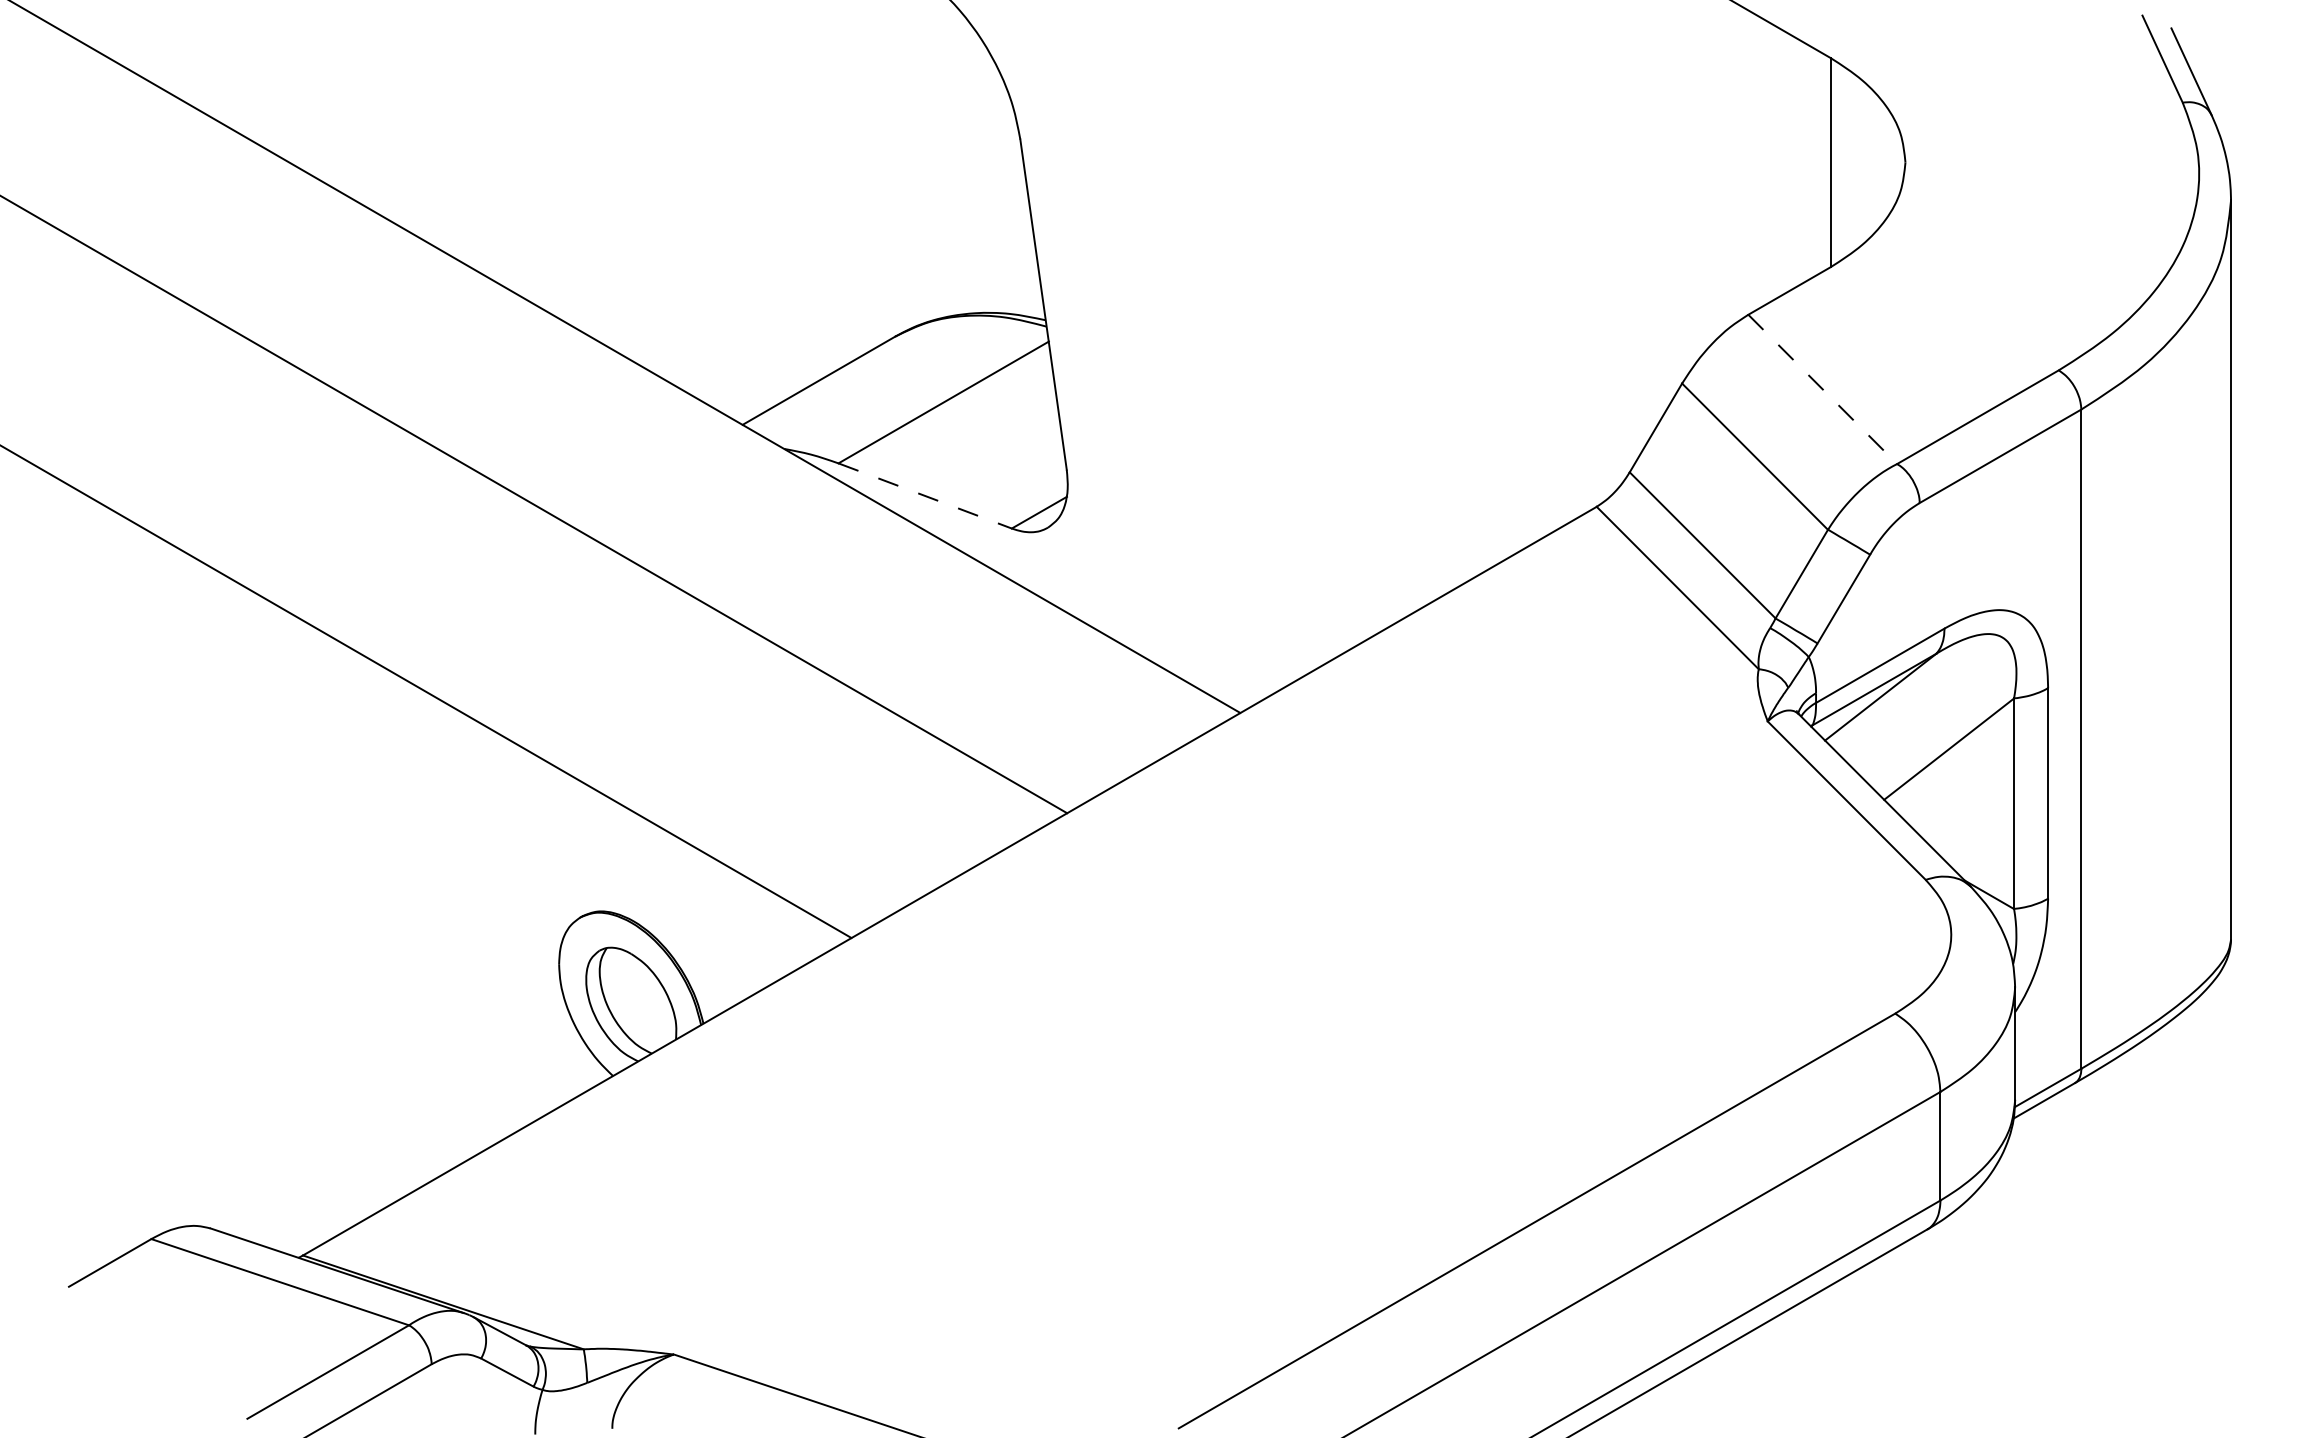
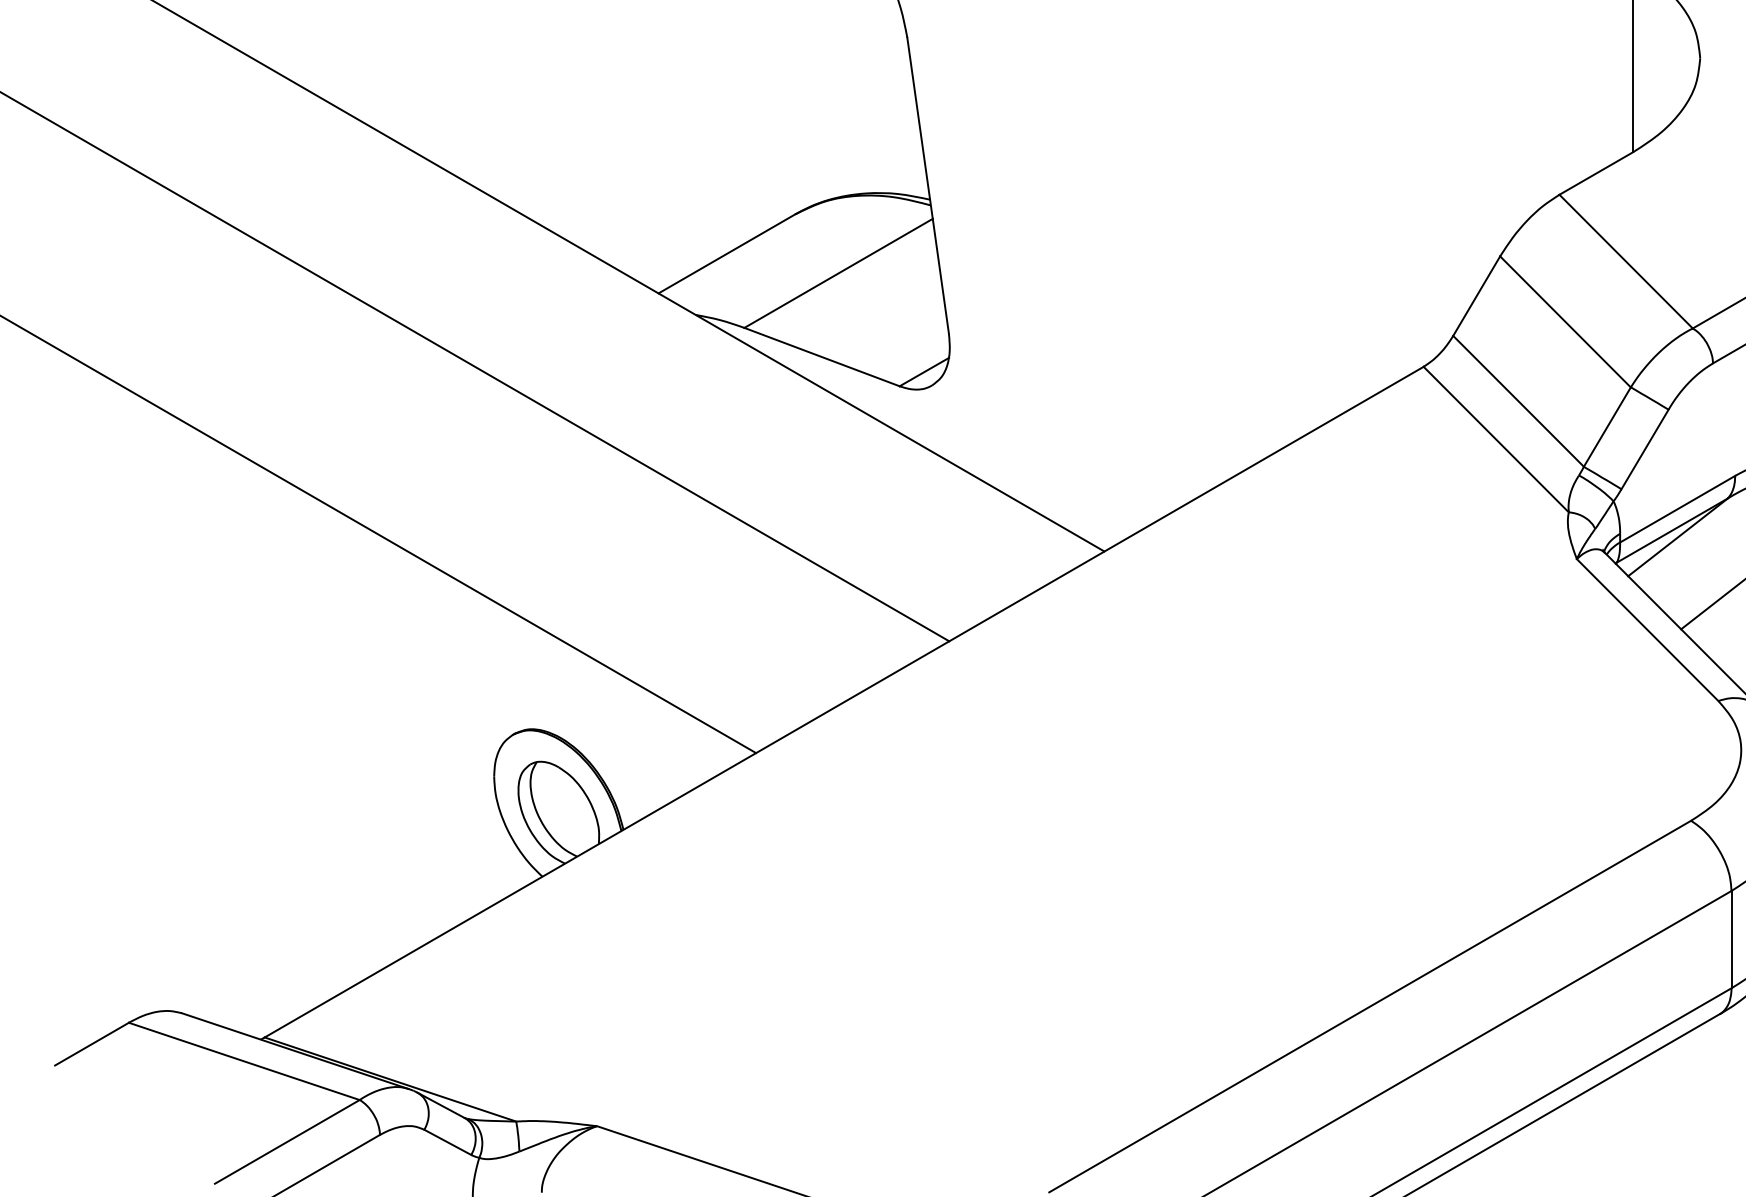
line: (1823, 389) -> (1626, 261), dashed -> solid
line: (925, 495) -> (822, 356), dashed -> solid

